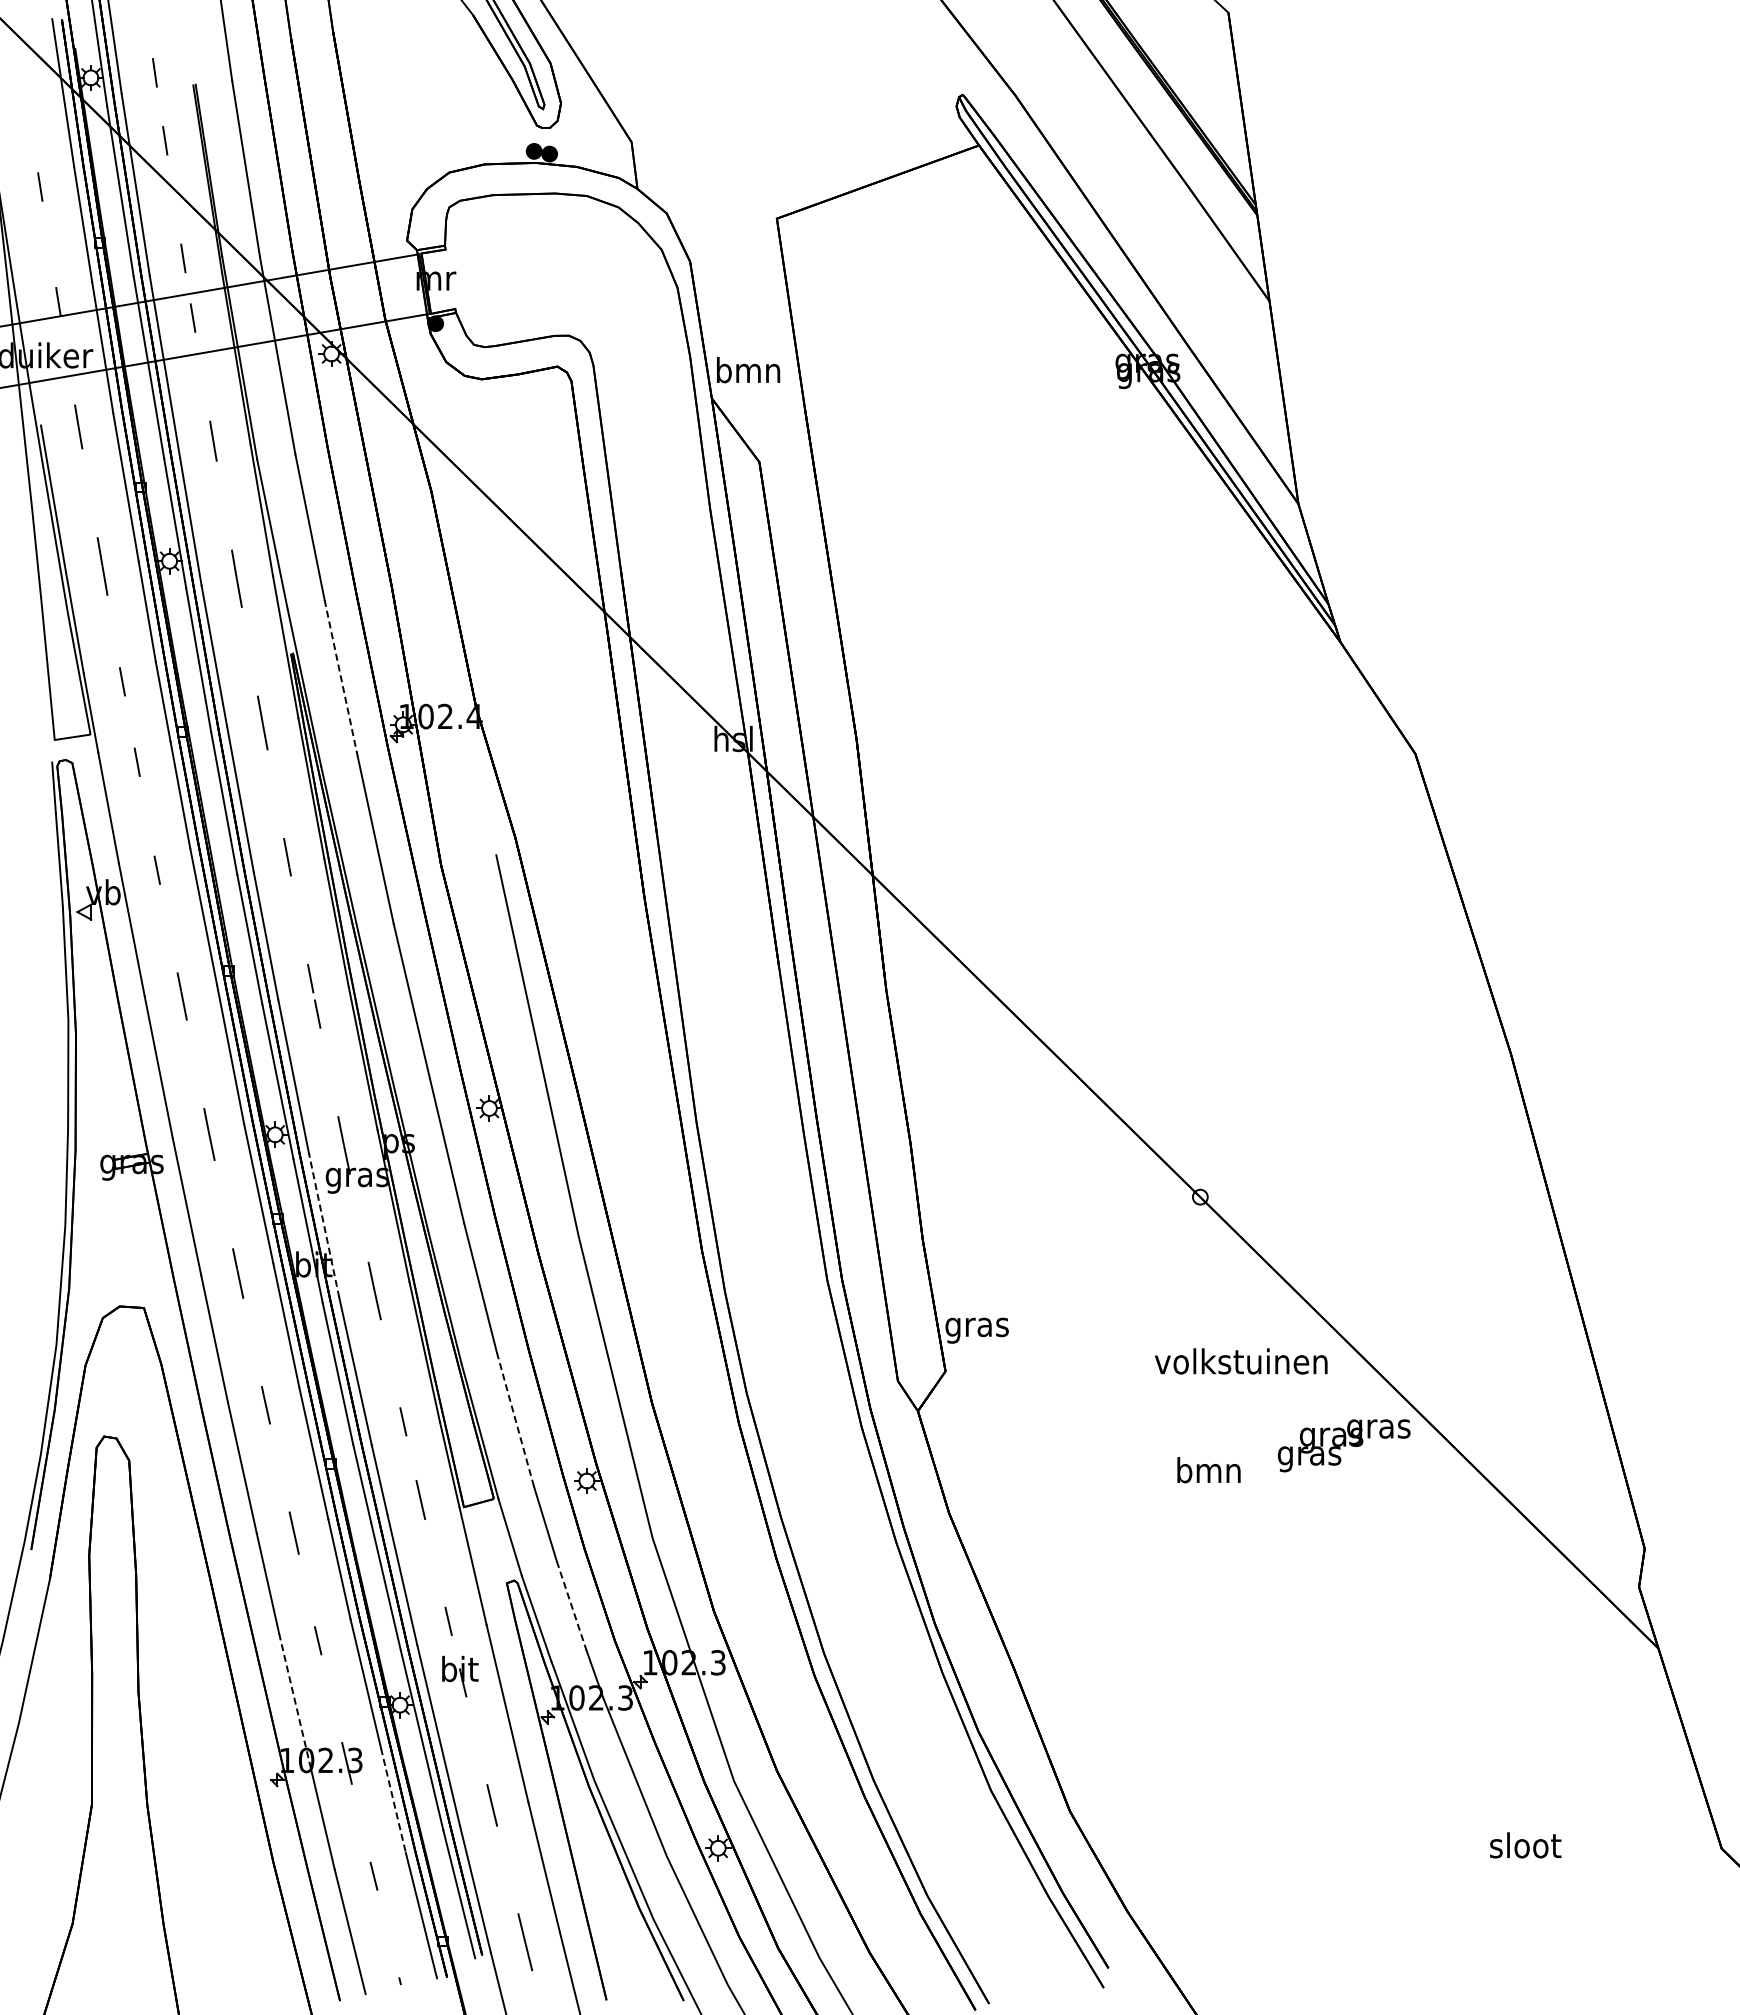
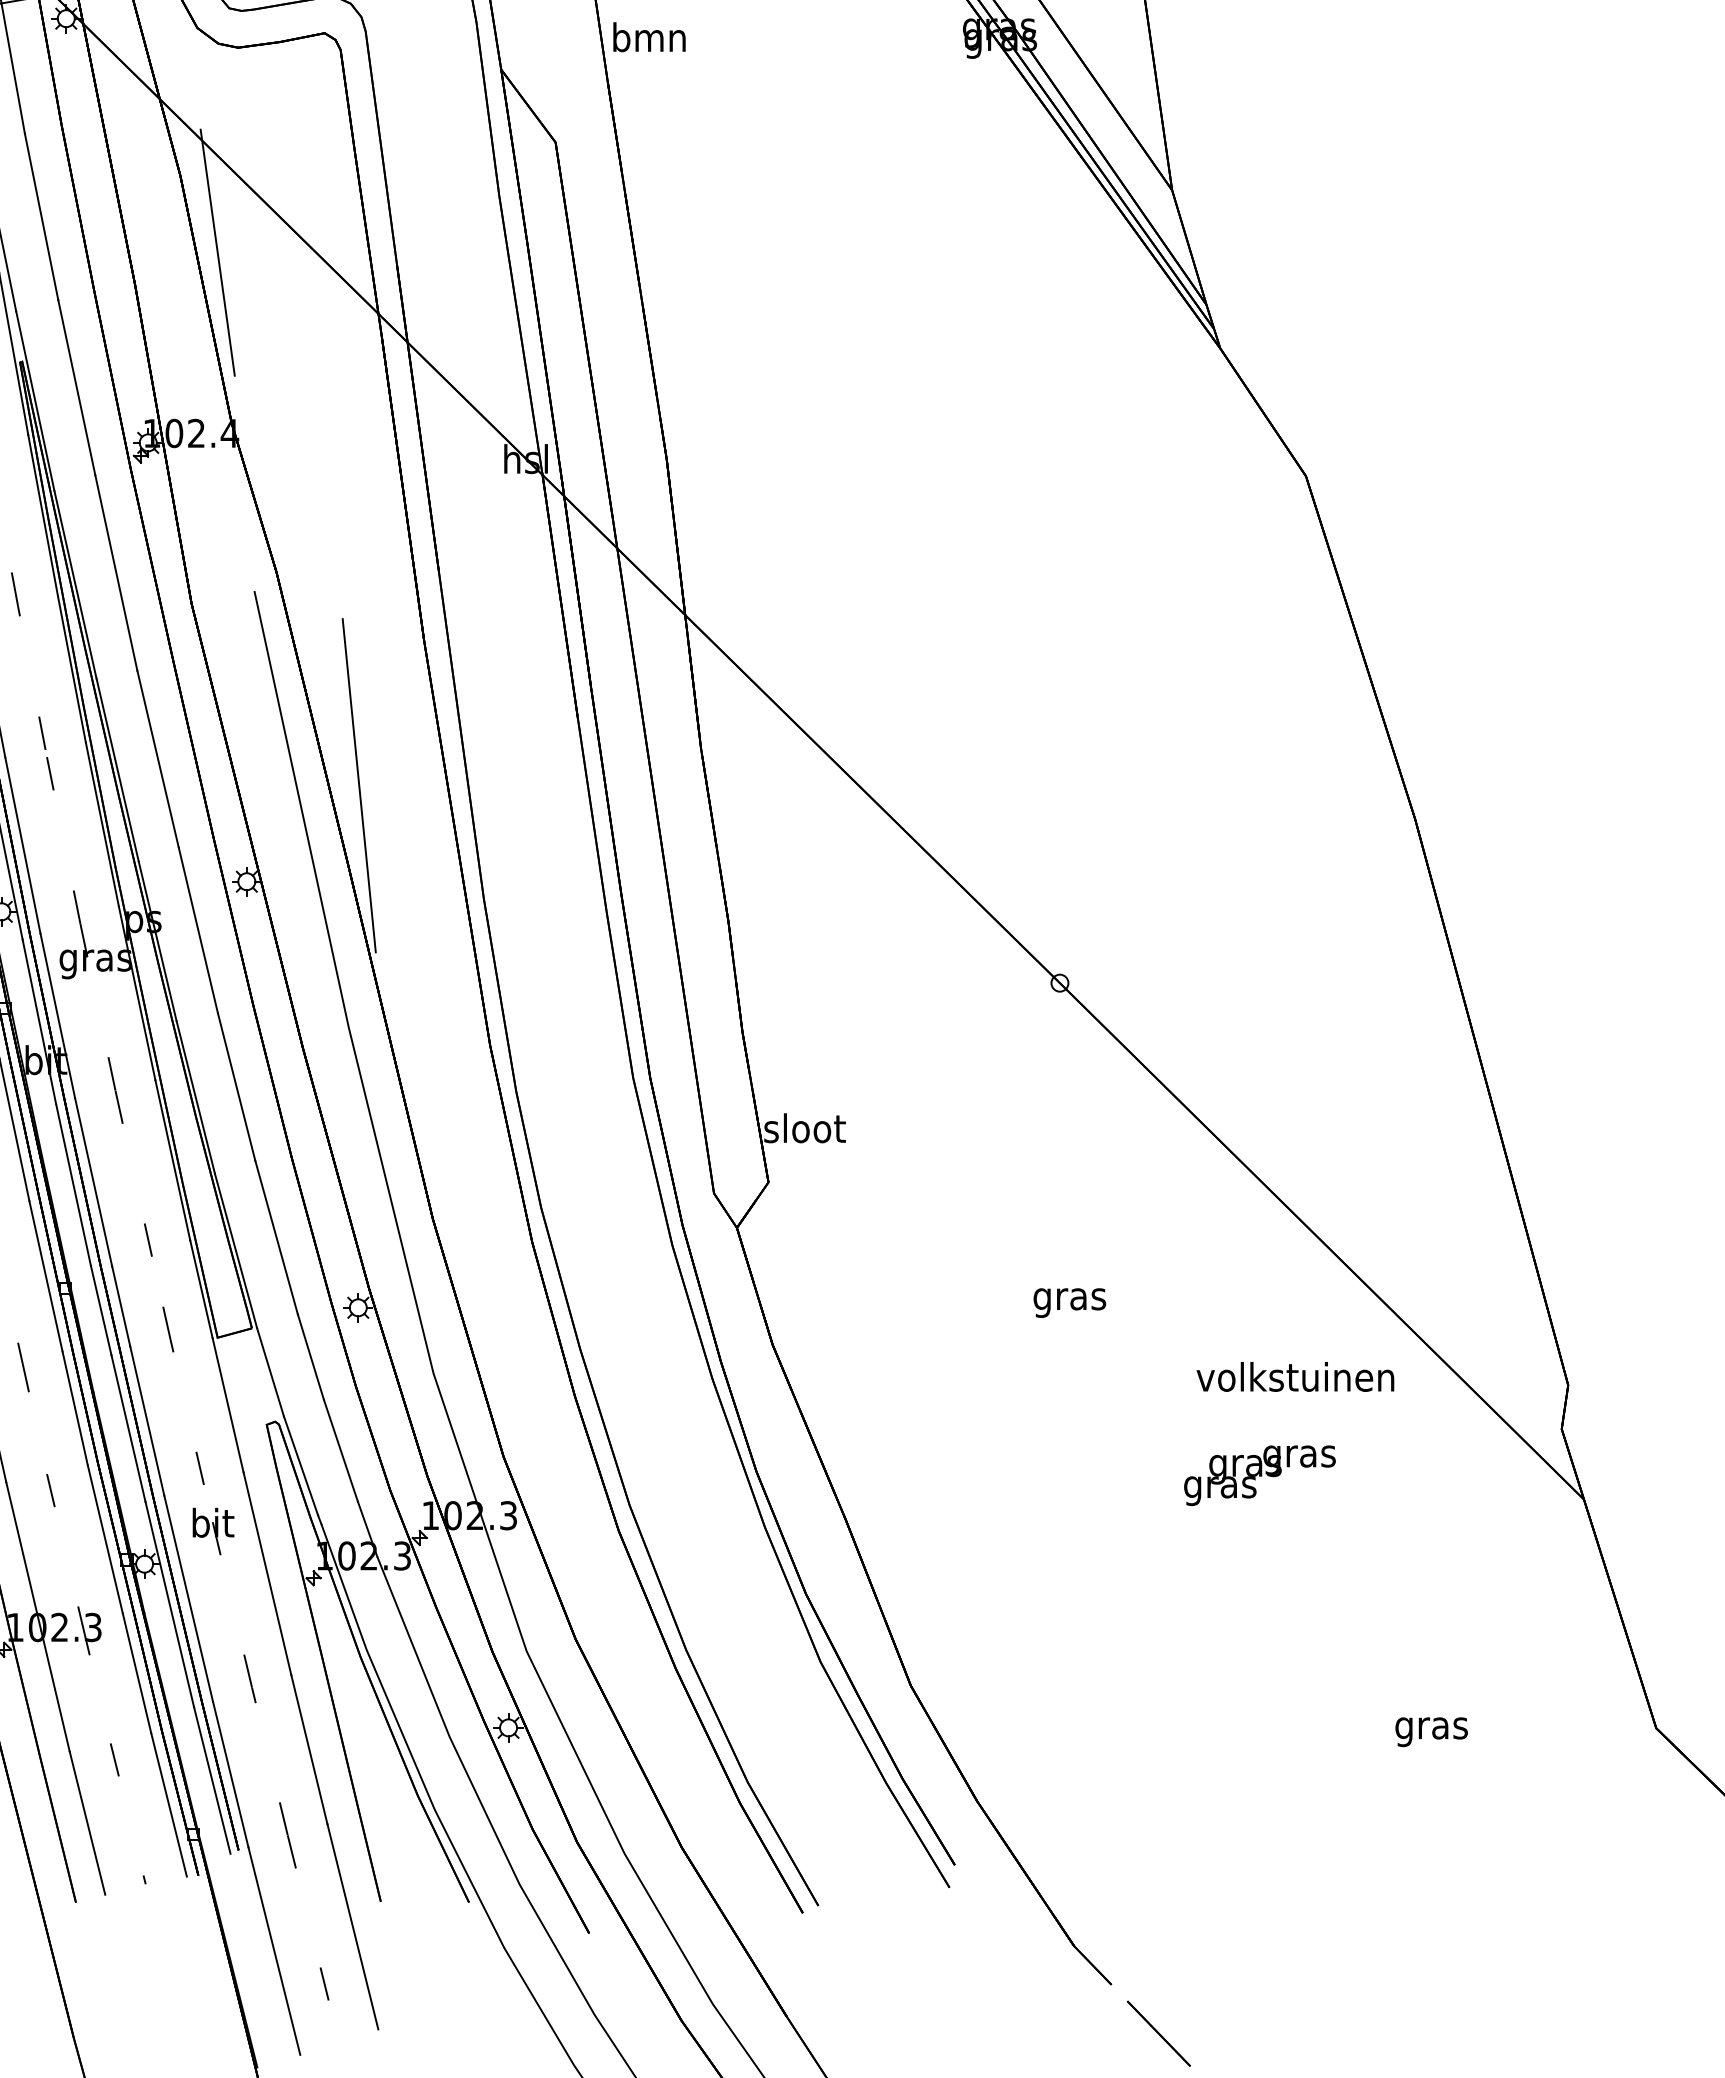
text: (748, 370) -> (649, 37), moved
line: (463, 558) -> (217, 252), added
line: (340, 677) -> (76, 388), dashed -> solid
line: (587, 1024) -> (358, 785), added
line: (324, 1225) -> (58, 1015), dashed -> solid
text: (977, 1327) -> (805, 1132), gras -> sloot
text: (1241, 1361) -> (1295, 1377), moved
line: (515, 1419) -> (276, 1237), dashed -> solid
text: (1343, 1445) -> (1259, 1475), moved
text: (1208, 1473) -> (1069, 1299), bmn -> gras
line: (571, 1606) -> (340, 1451), dashed -> solid
line: (294, 1698) -> (23, 1556), dashed -> solid
line: (393, 1800) -> (137, 1673), dashed -> solid
text: (1525, 1848) -> (1431, 1728), sloot -> gras

